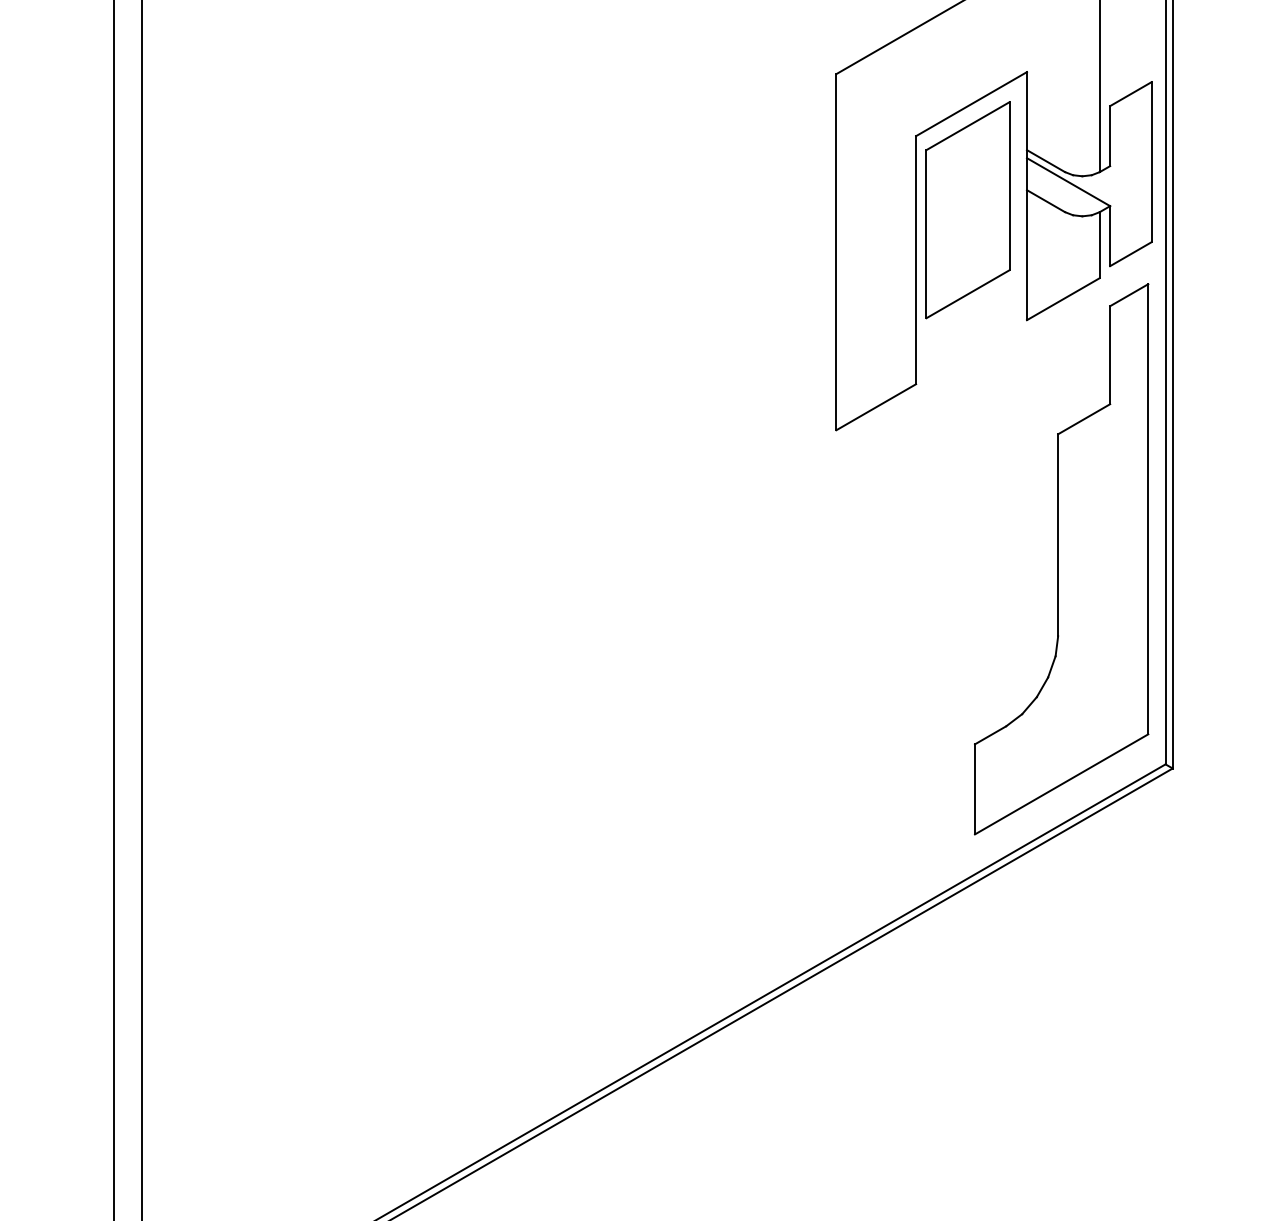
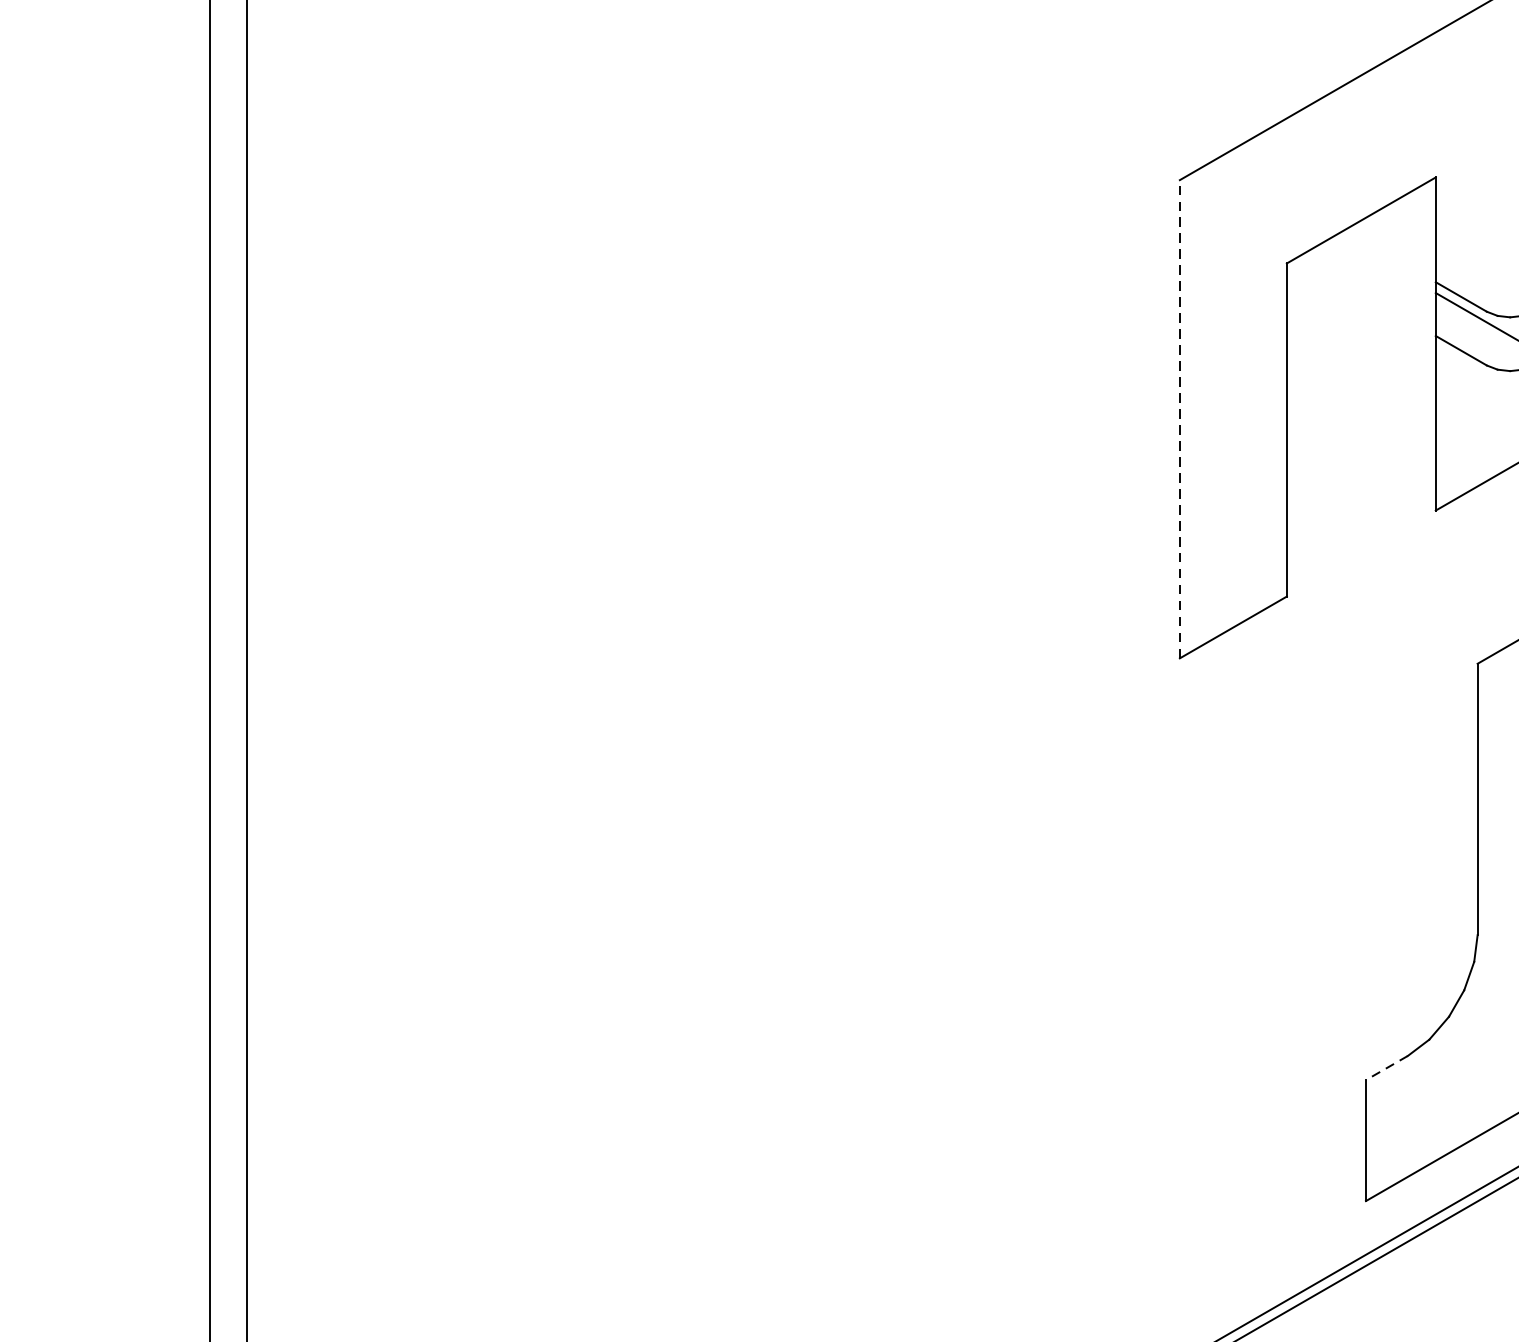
part: (967, 210) -> (1355, 363), removed
line: (836, 251) -> (1180, 418), solid -> dashed
line: (990, 735) -> (1386, 1068), solid -> dashed

